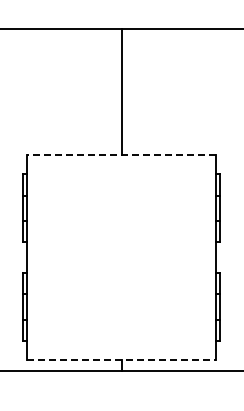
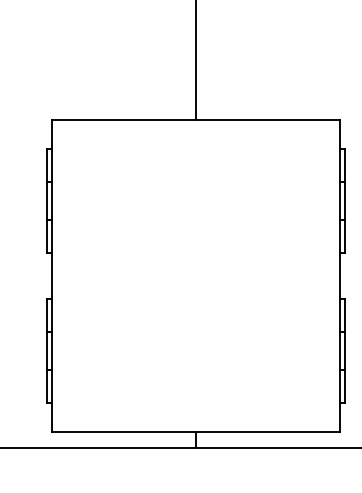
line: (121, 155) -> (195, 120), dashed -> solid
line: (121, 359) -> (195, 431), dashed -> solid

